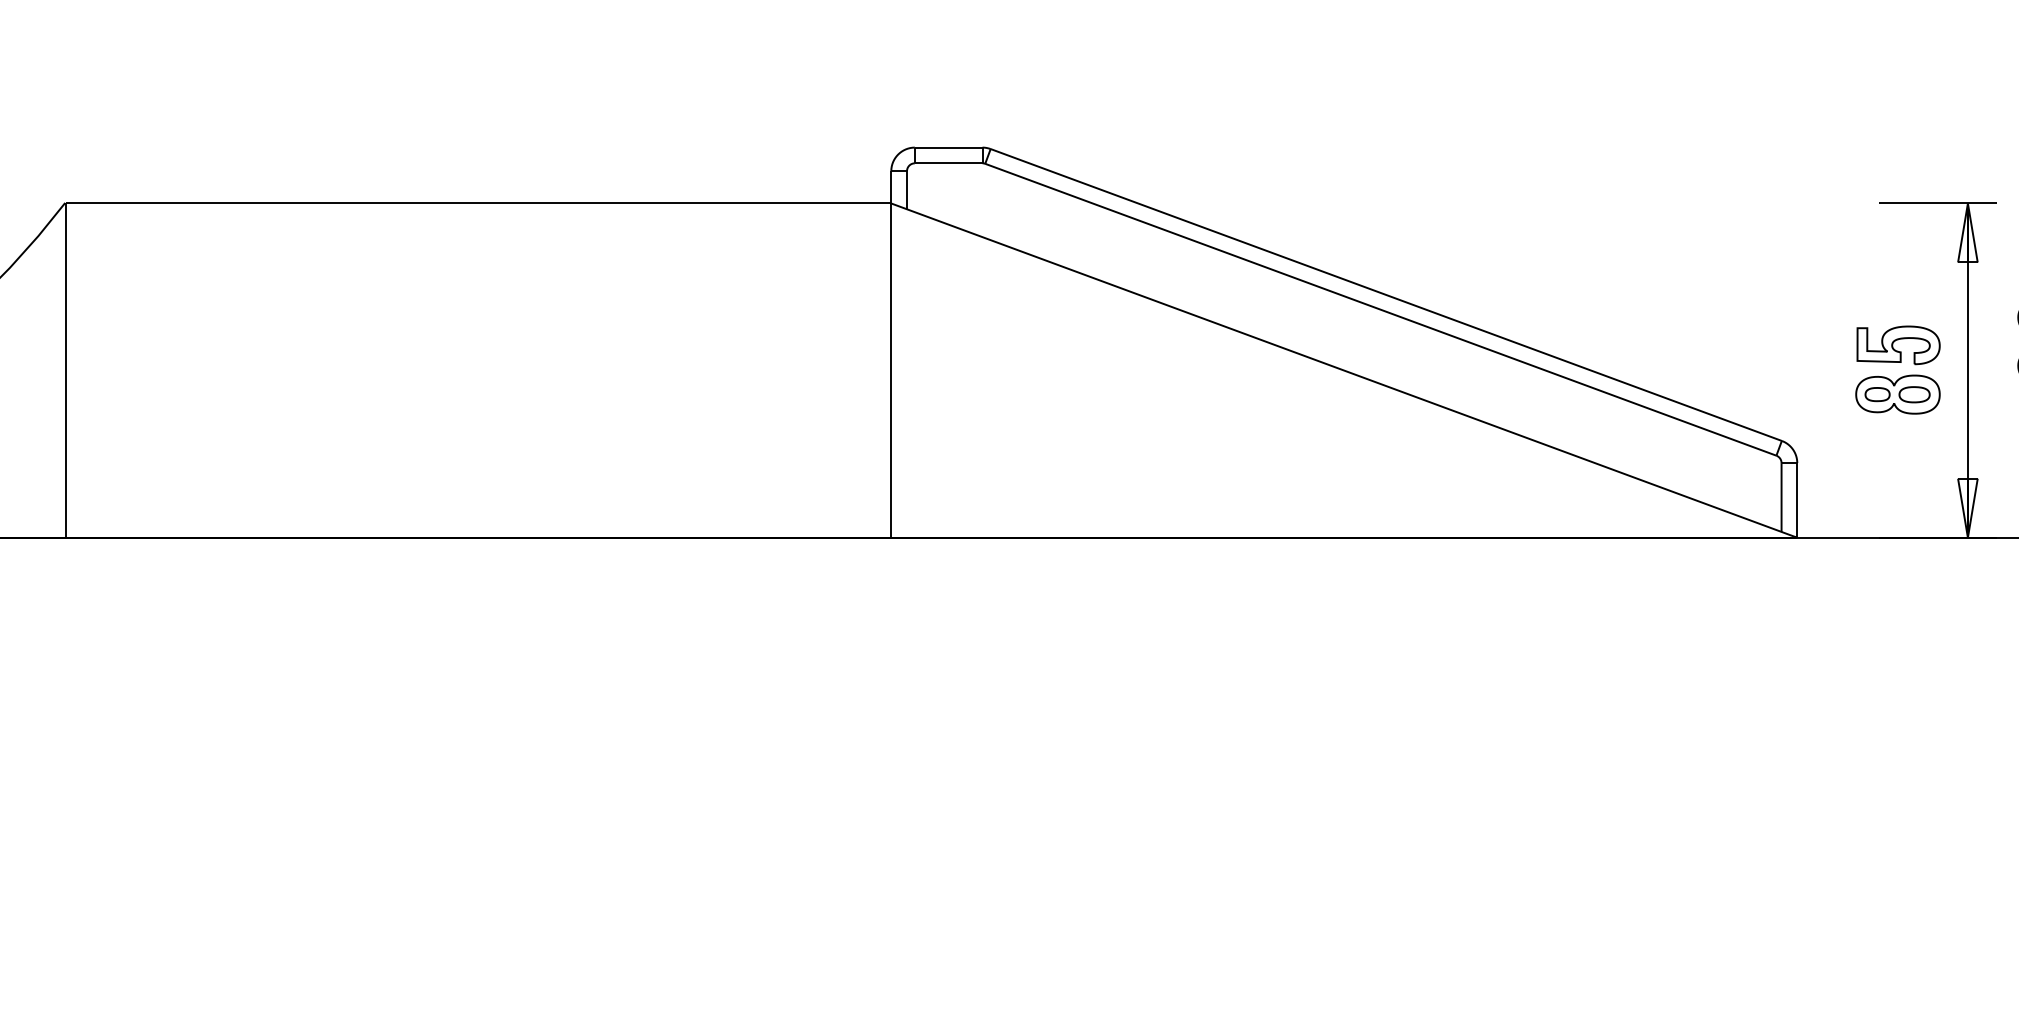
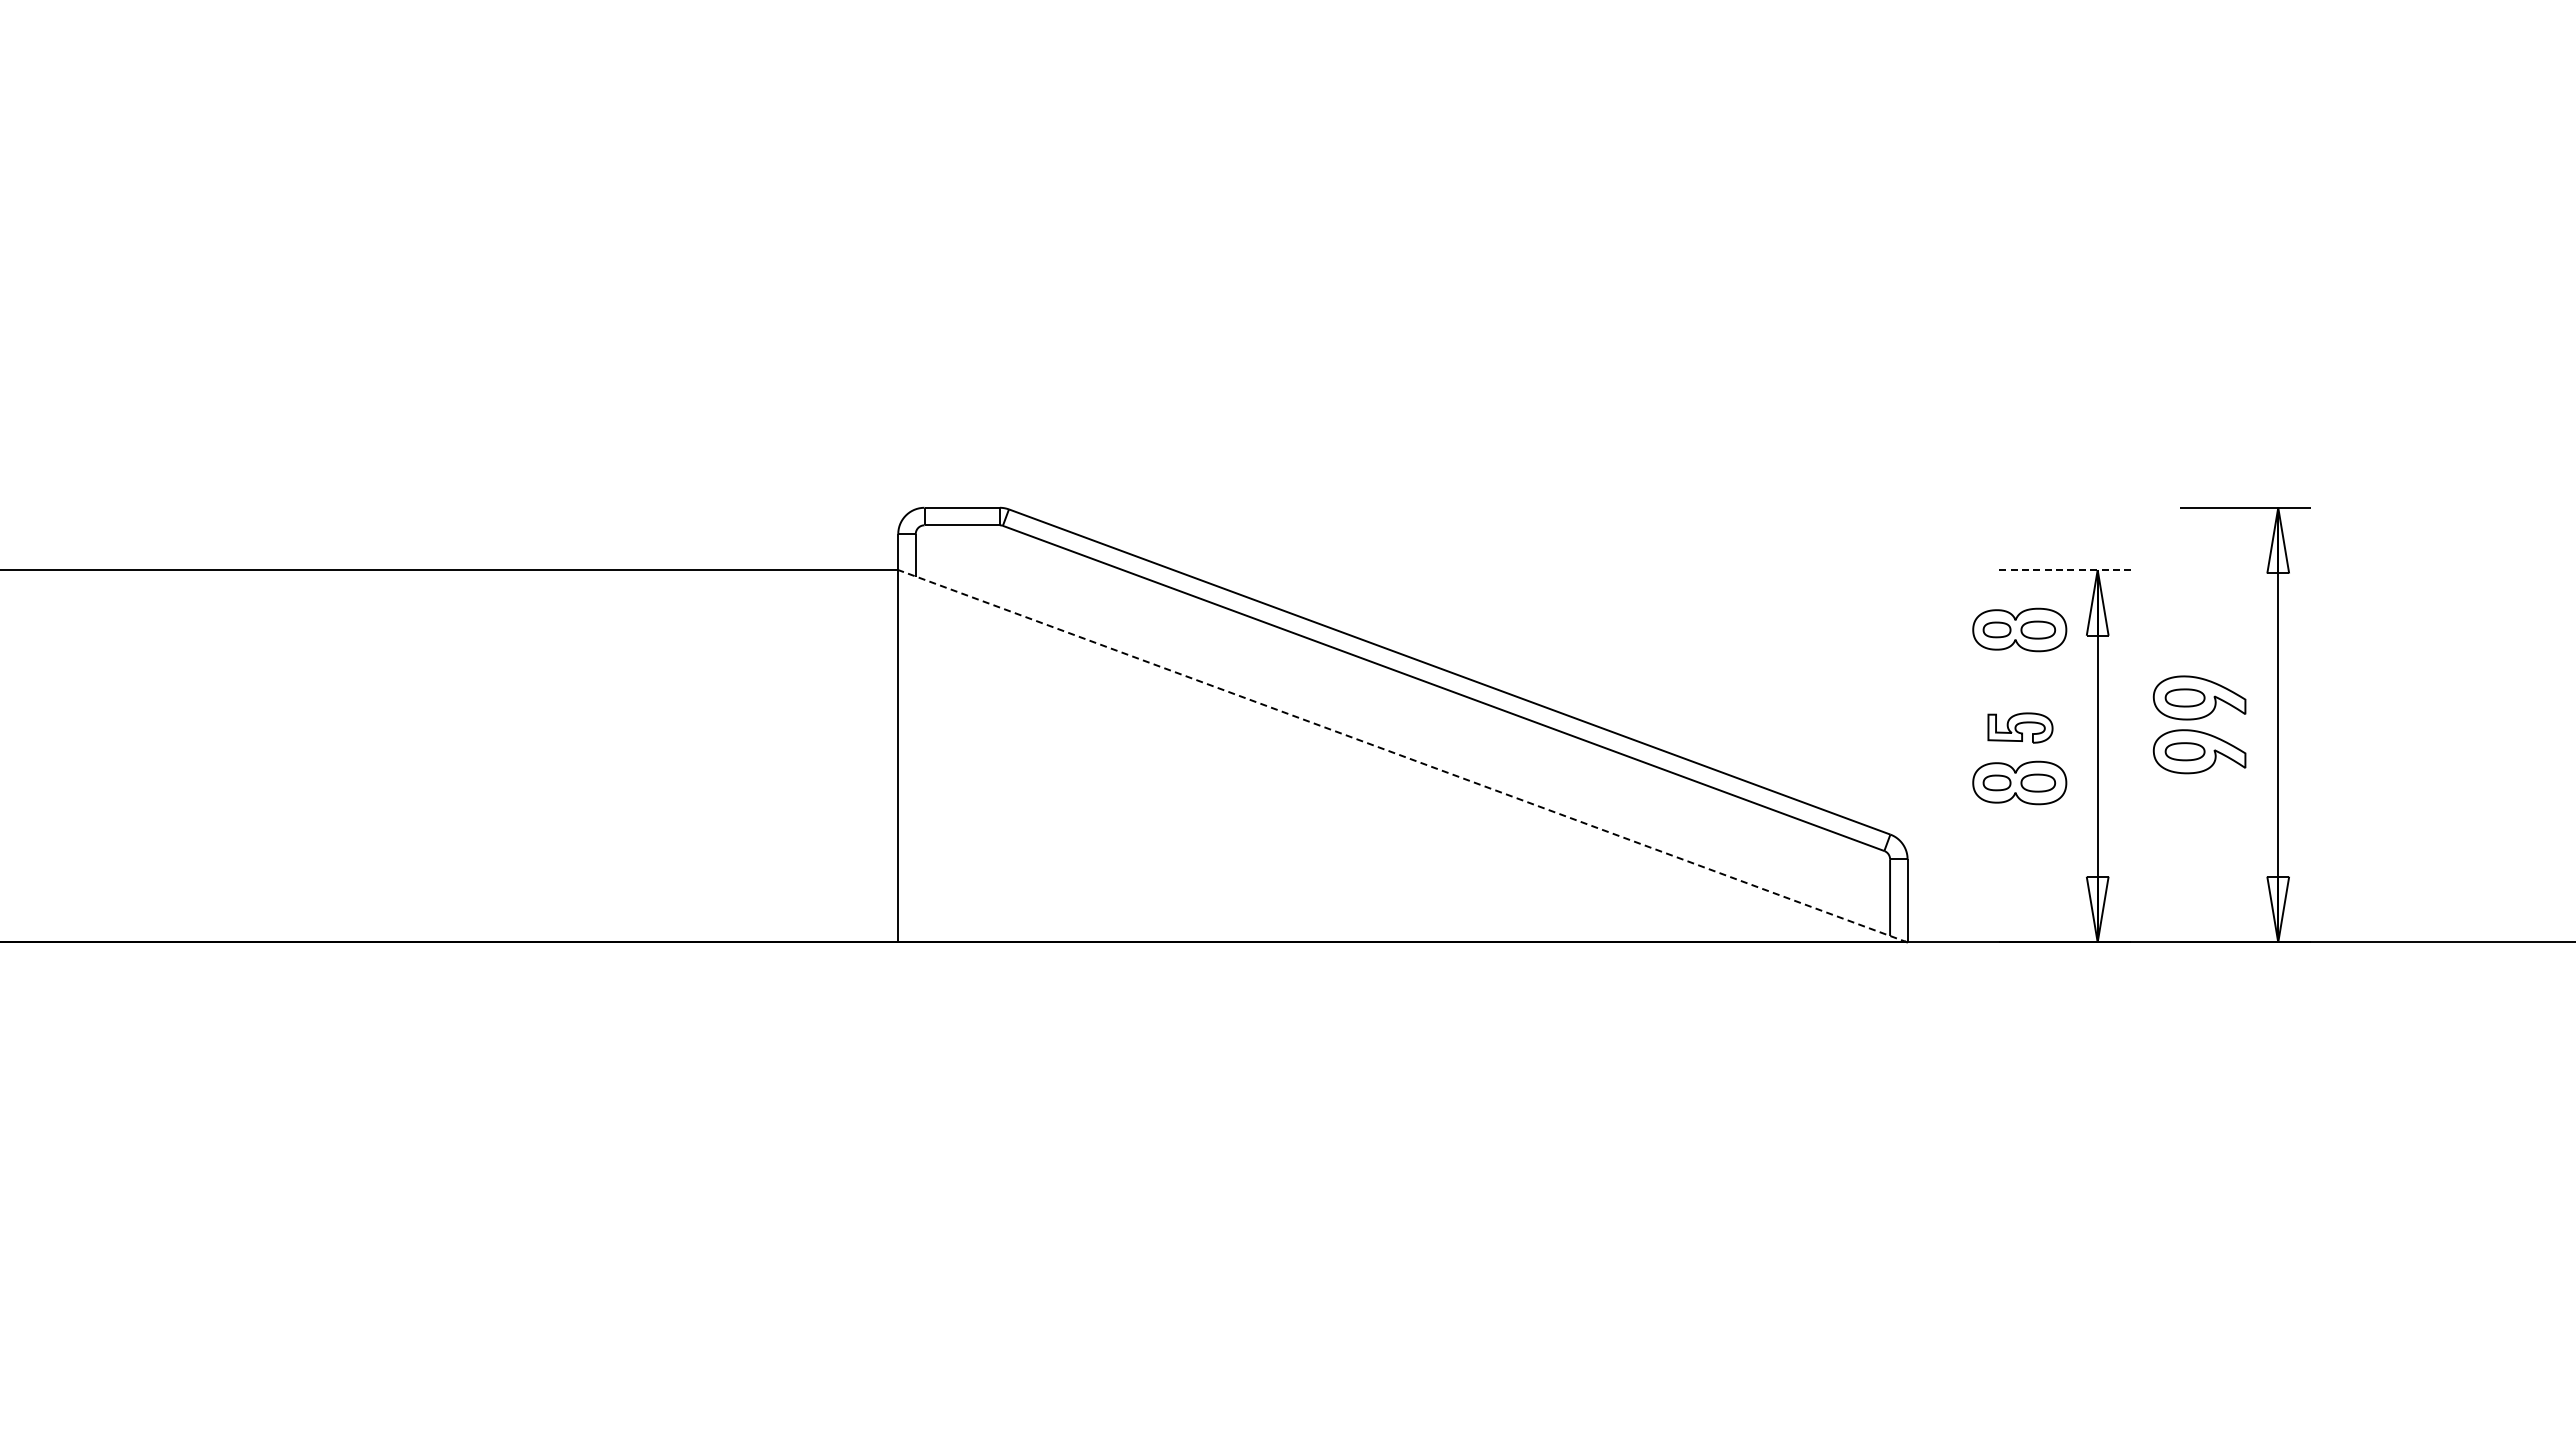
line: (1938, 203) -> (2064, 570), solid -> dashed
part: (1897, 256) -> (2019, 629), added
part: (1898, 344) -> (2020, 727), size x0.7
line: (1343, 370) -> (1402, 756), solid -> dashed

